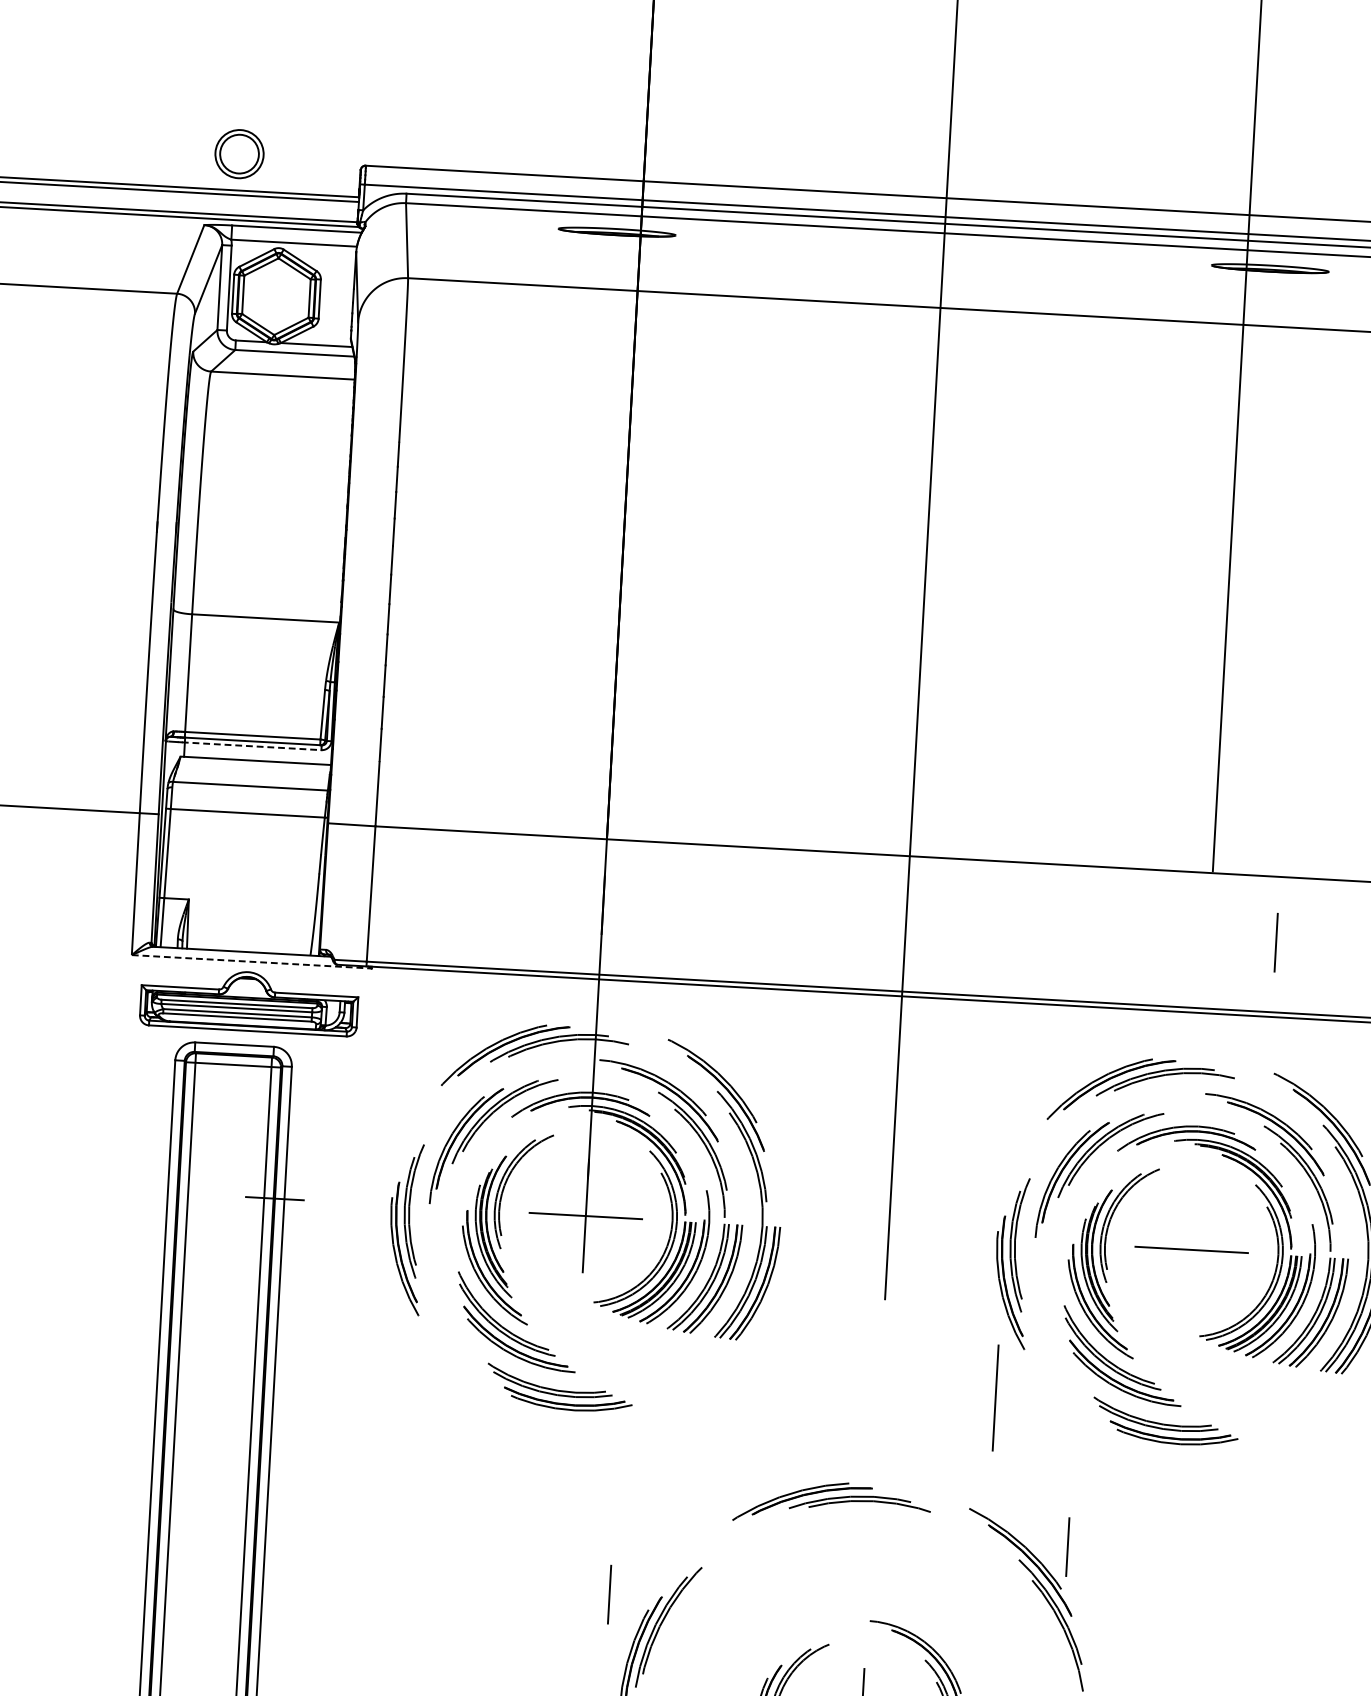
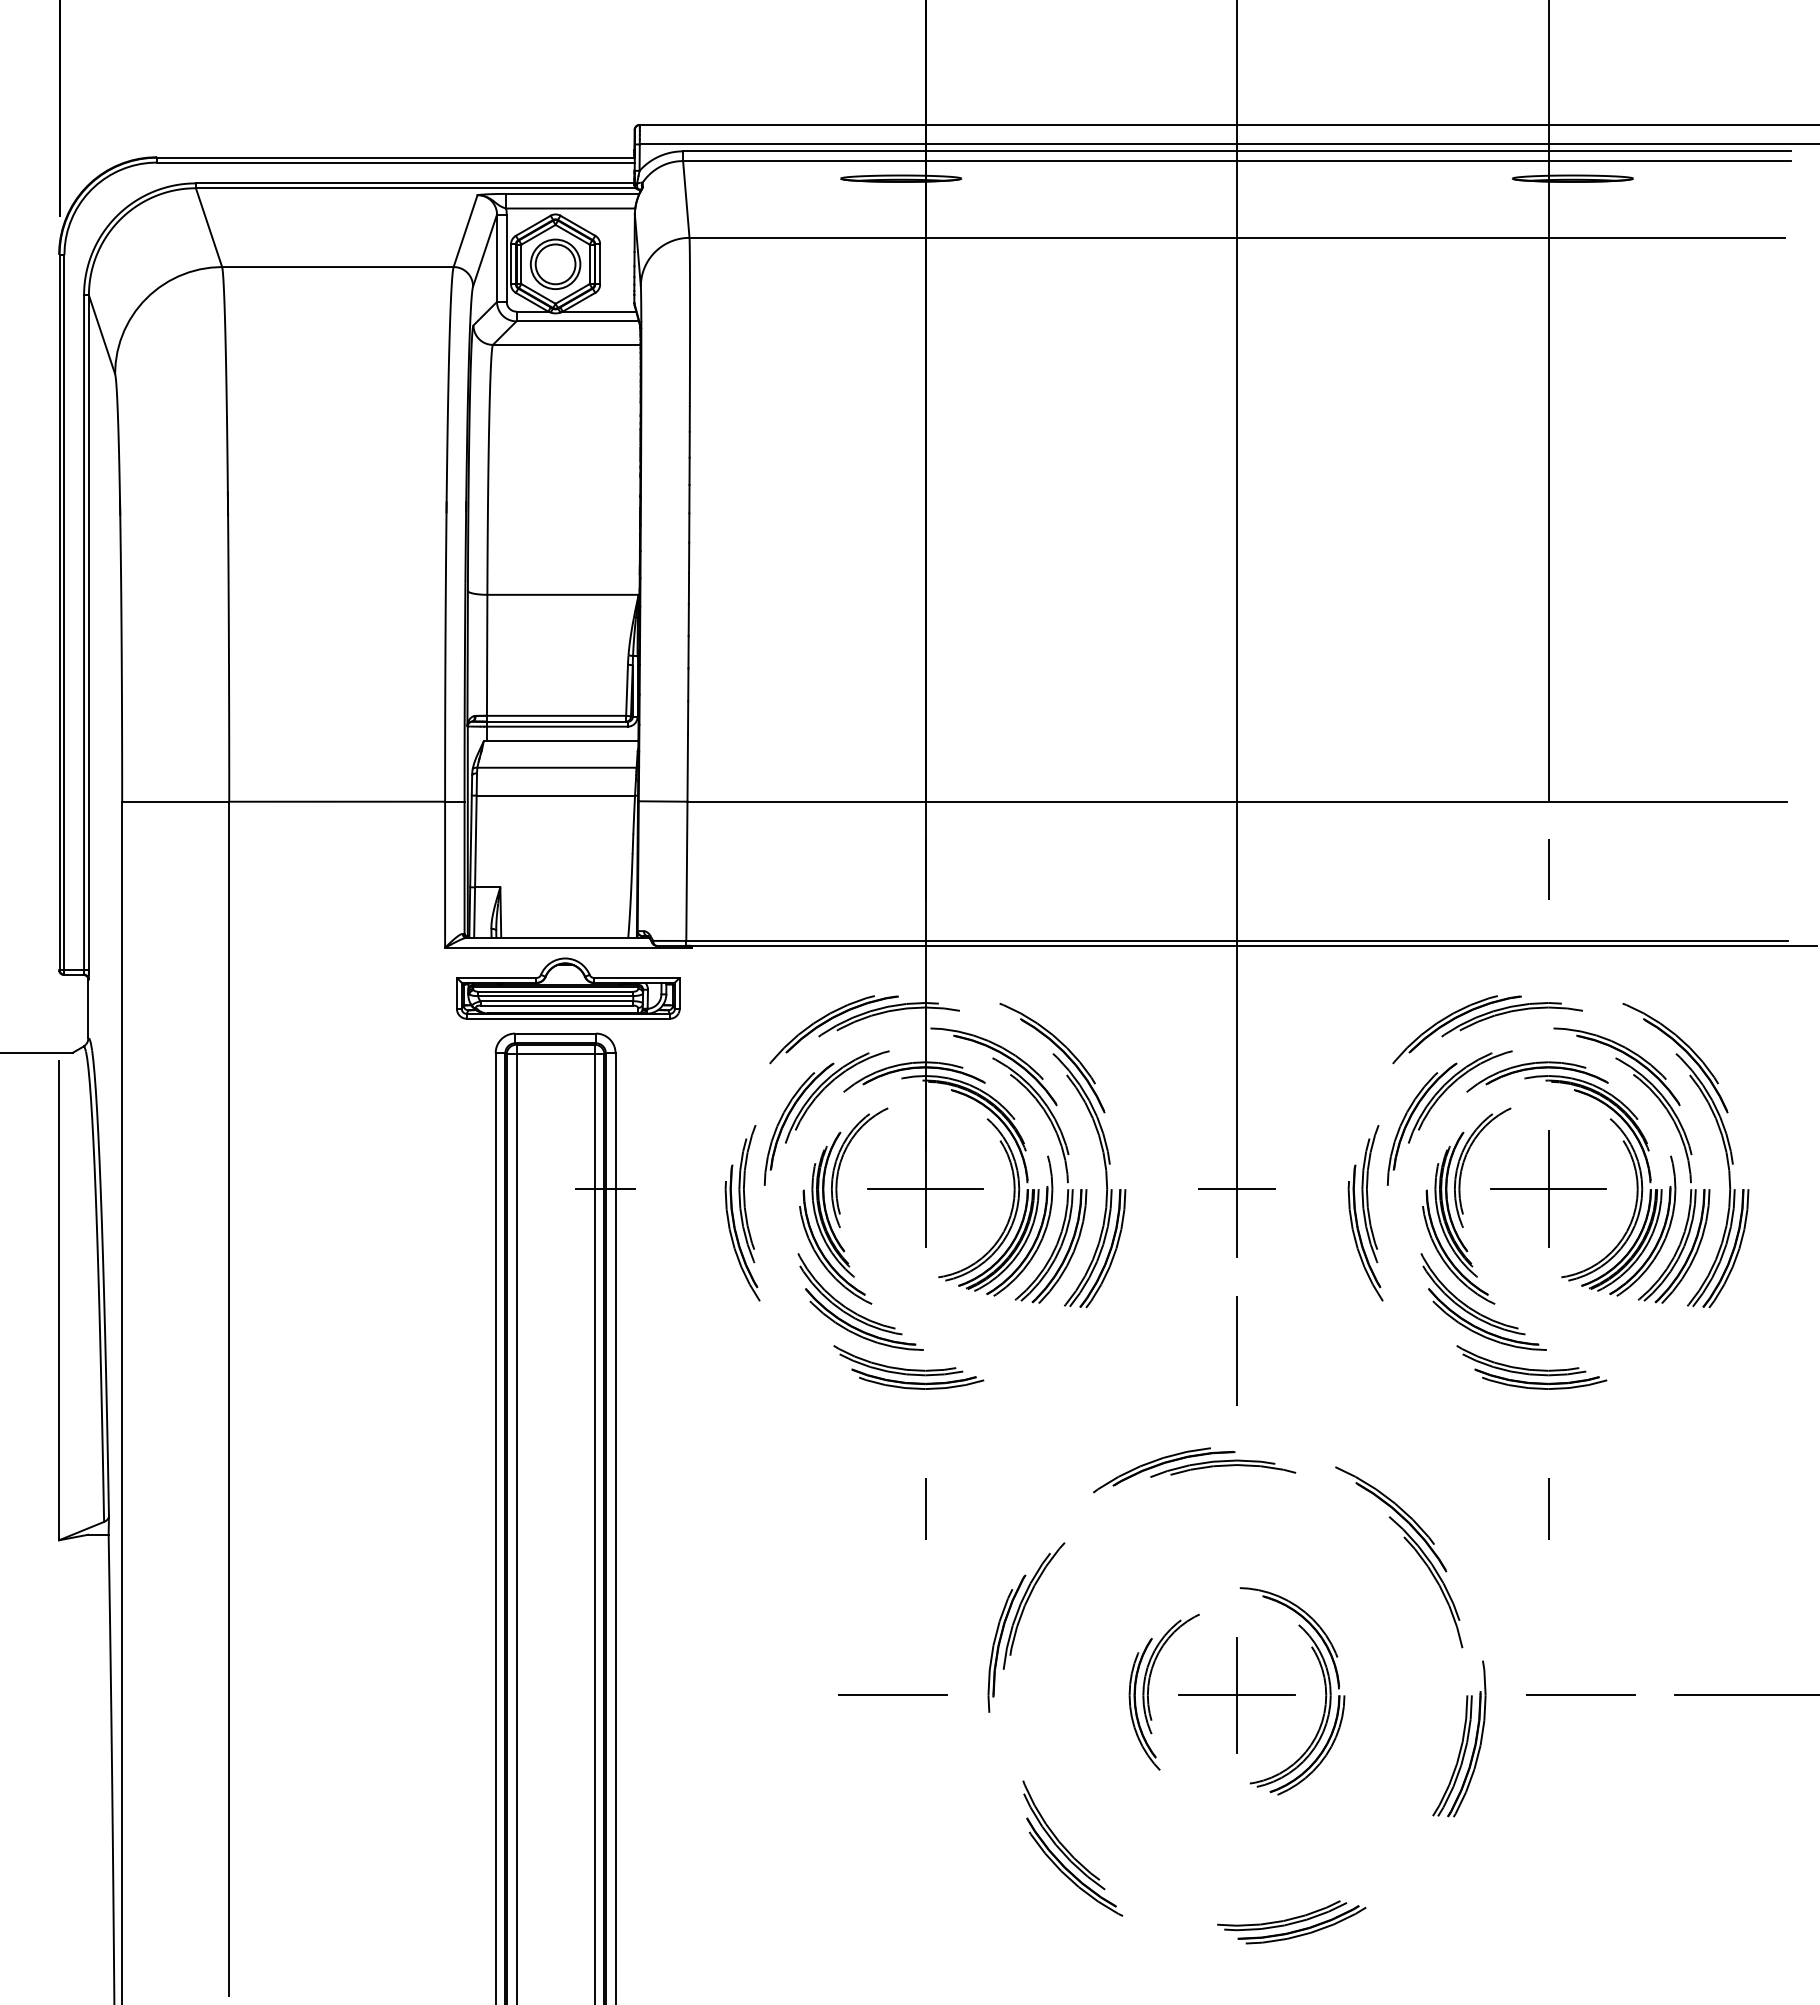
part: (239, 153) -> (555, 263), moved
line: (251, 746) -> (555, 726), dashed -> solid
line: (1276, 942) -> (1548, 869), moved
line: (251, 961) -> (568, 947), dashed -> solid
line: (888, 1233) -> (1236, 1189), added
line: (1191, 1250) -> (1548, 1189), added
line: (995, 1397) -> (1236, 1350), moved
line: (1067, 1546) -> (1548, 1508), moved
line: (609, 1594) -> (925, 1508), moved

